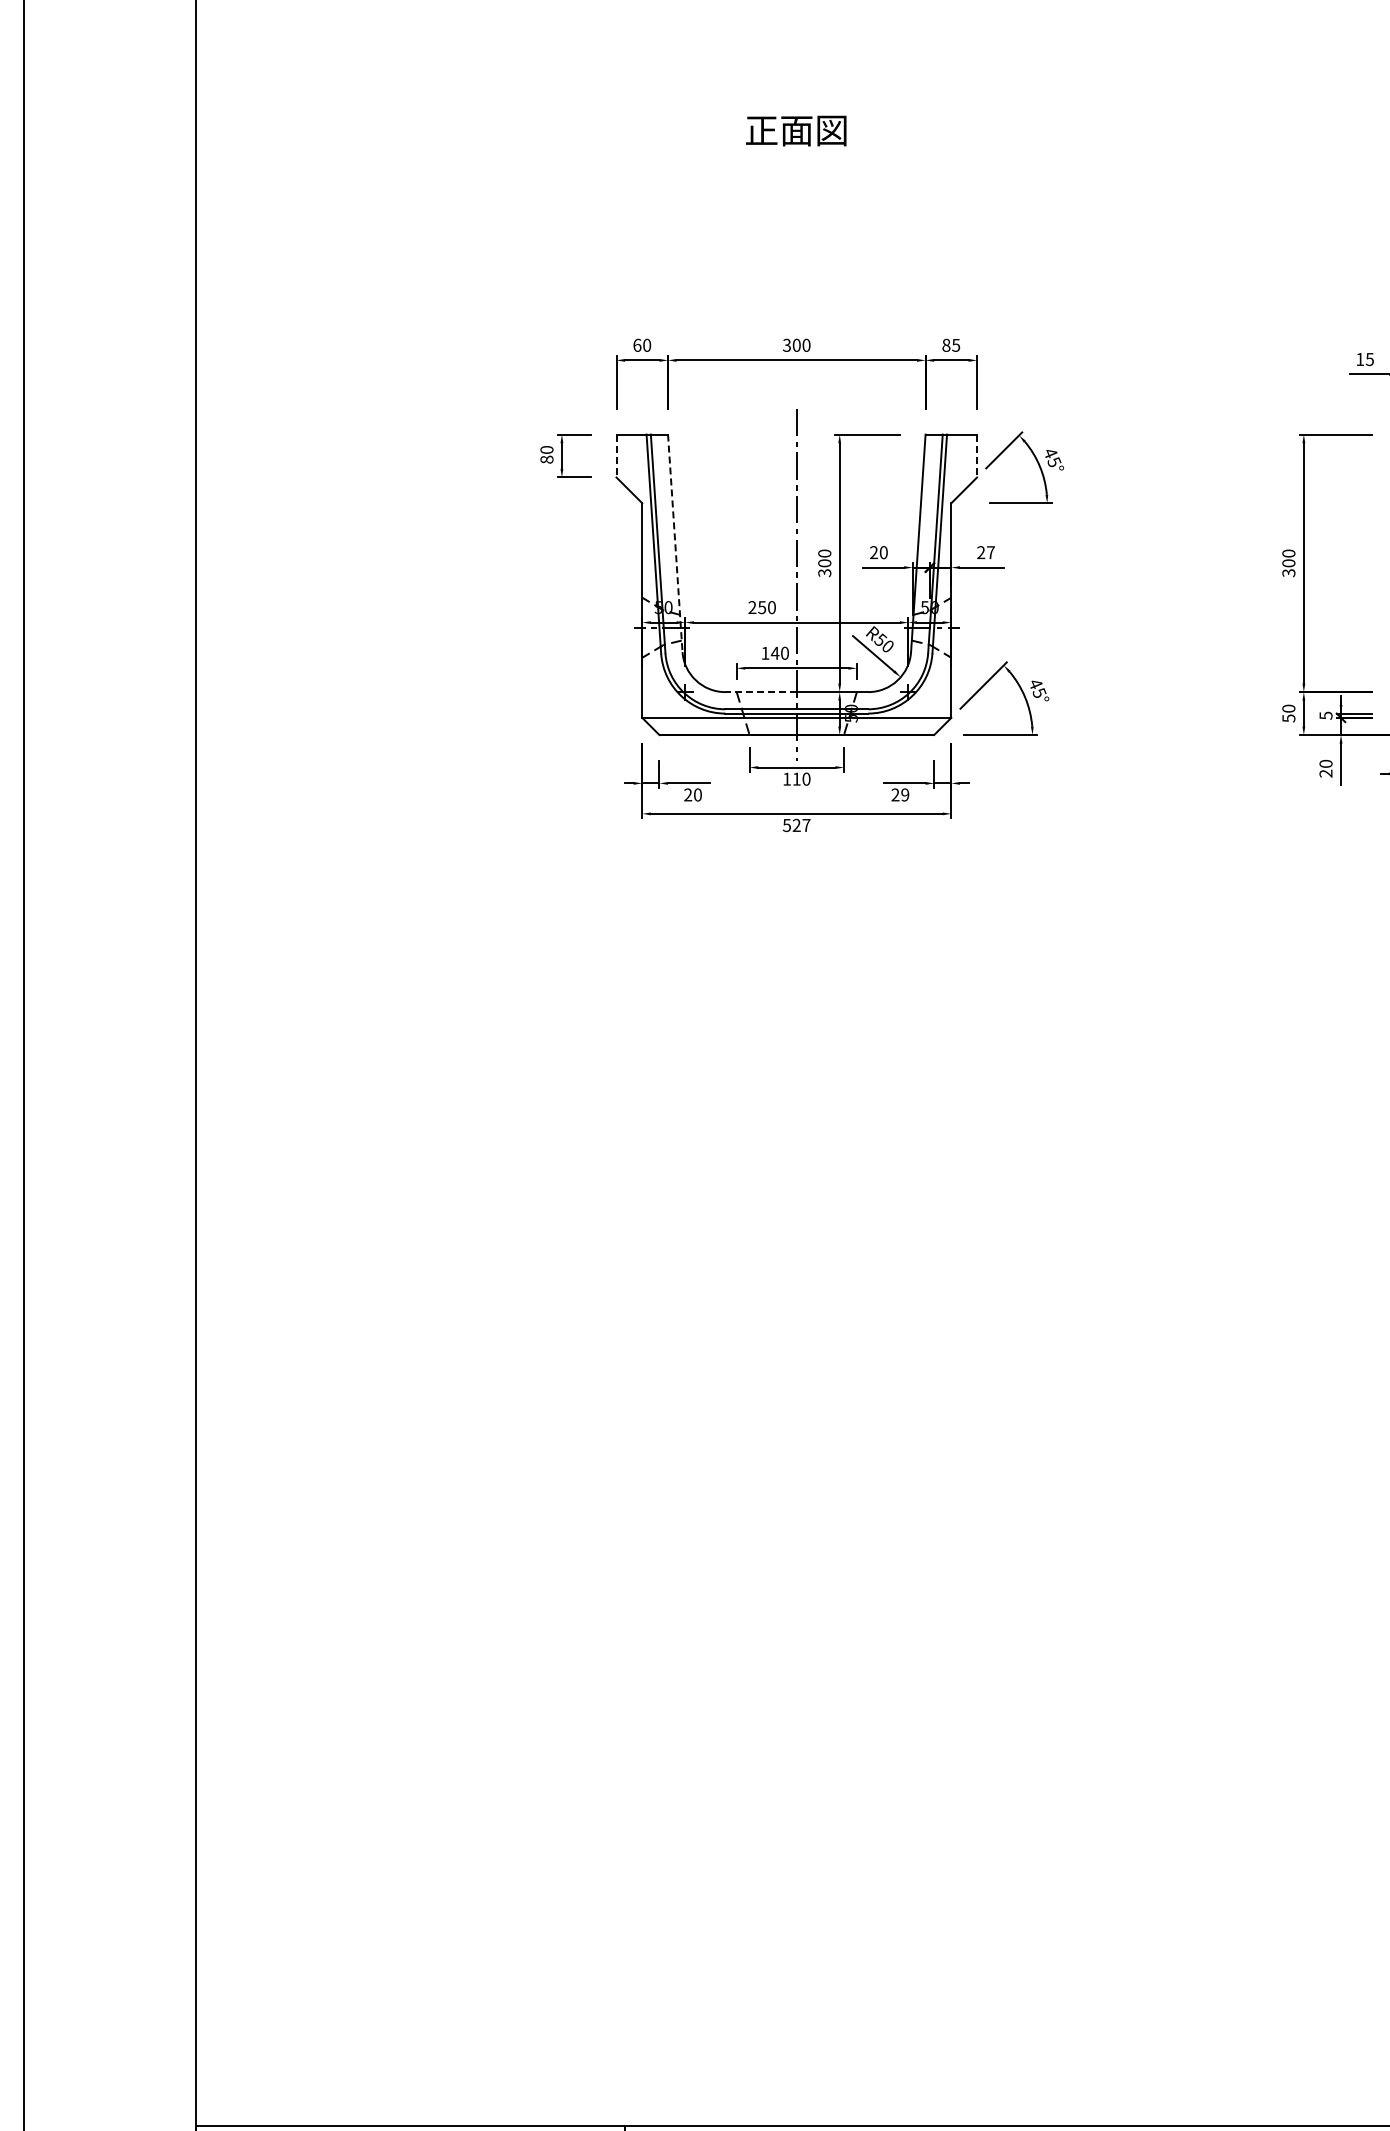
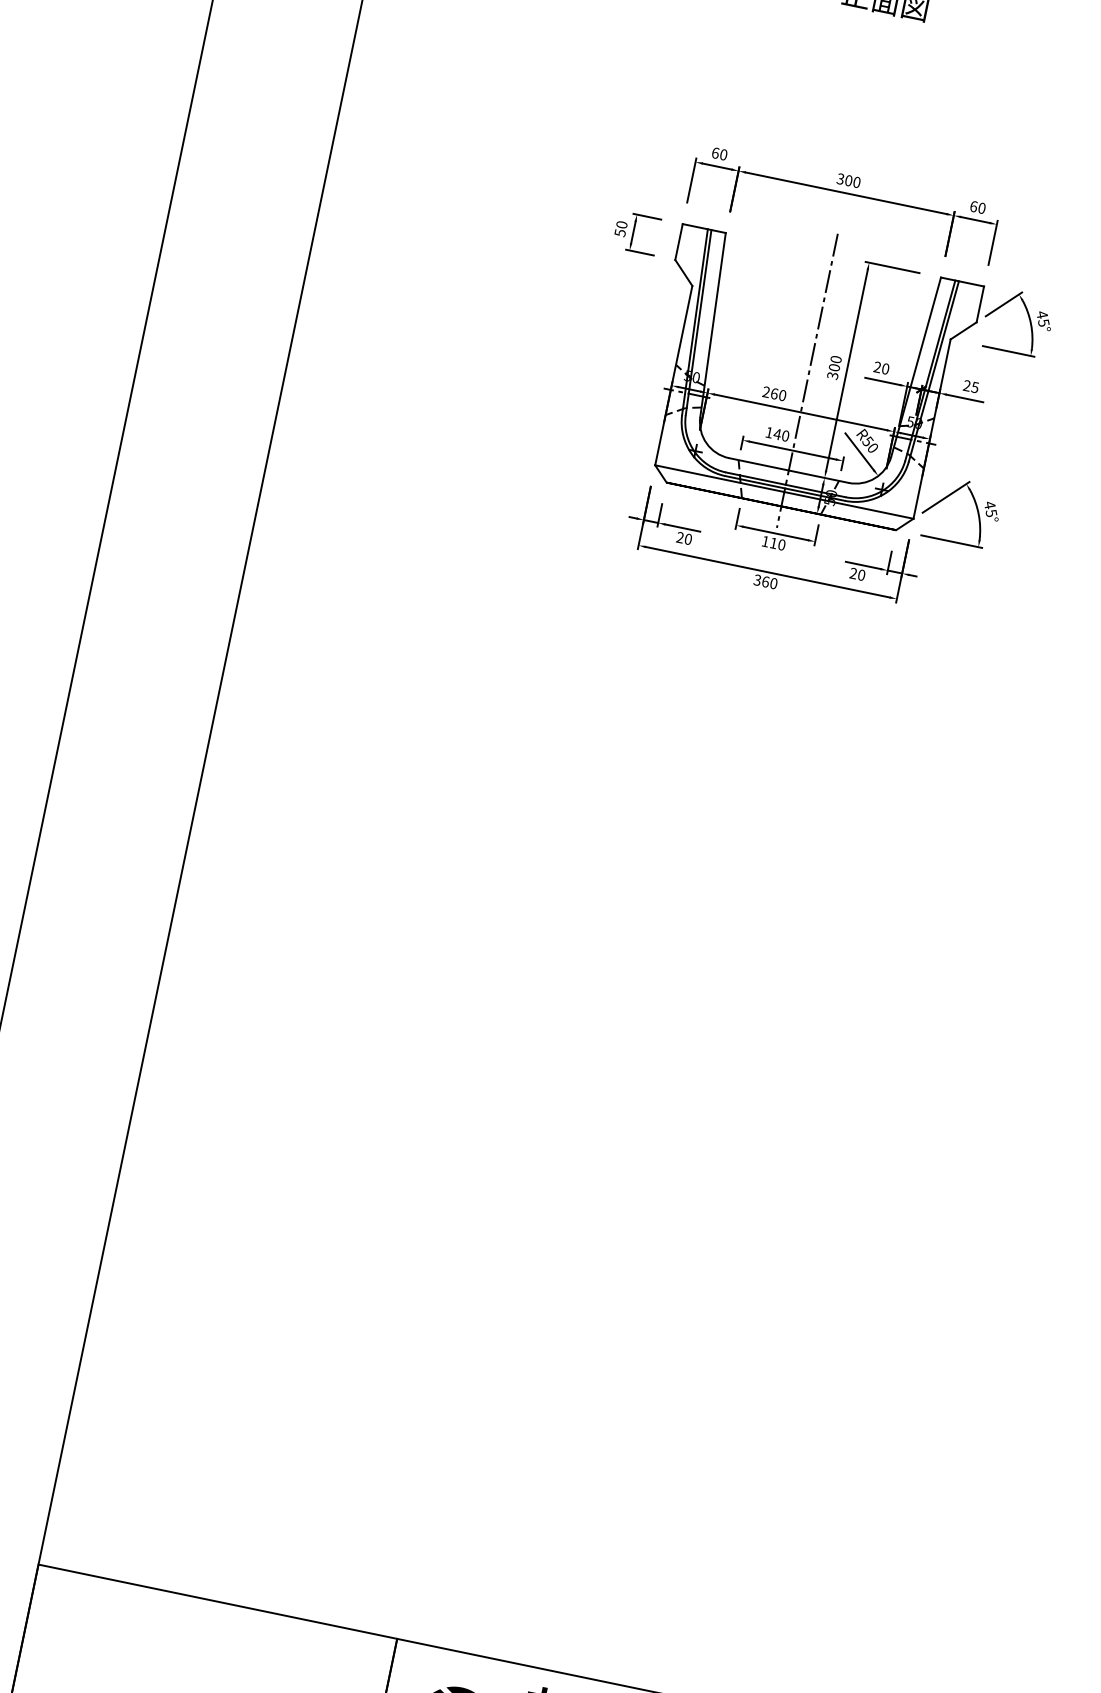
text: (951, 344) -> (978, 206), 85 -> 60
line: (616, 456) -> (678, 242), dashed -> solid
line: (977, 456) -> (980, 304), dashed -> solid
text: (546, 459) -> (619, 232), 80 -> 50
line: (675, 543) -> (713, 325), dashed -> solid
text: (990, 552) -> (974, 387), 27 -> 25
text: (762, 607) -> (774, 393), 250 -> 260
line: (761, 692) -> (759, 464), dashed -> solid
text: (905, 794) -> (861, 574), 29 -> 20
text: (796, 825) -> (765, 581), 527 -> 360

